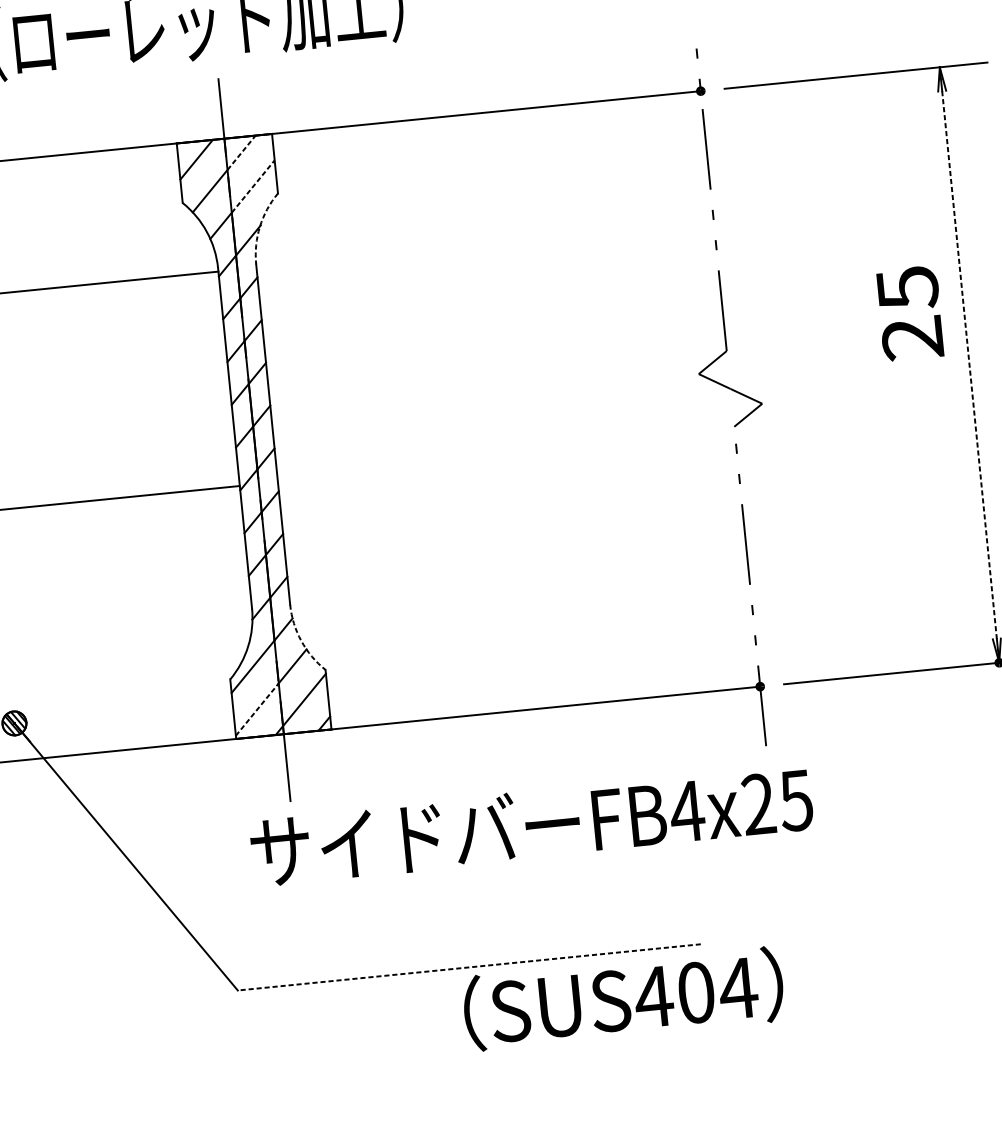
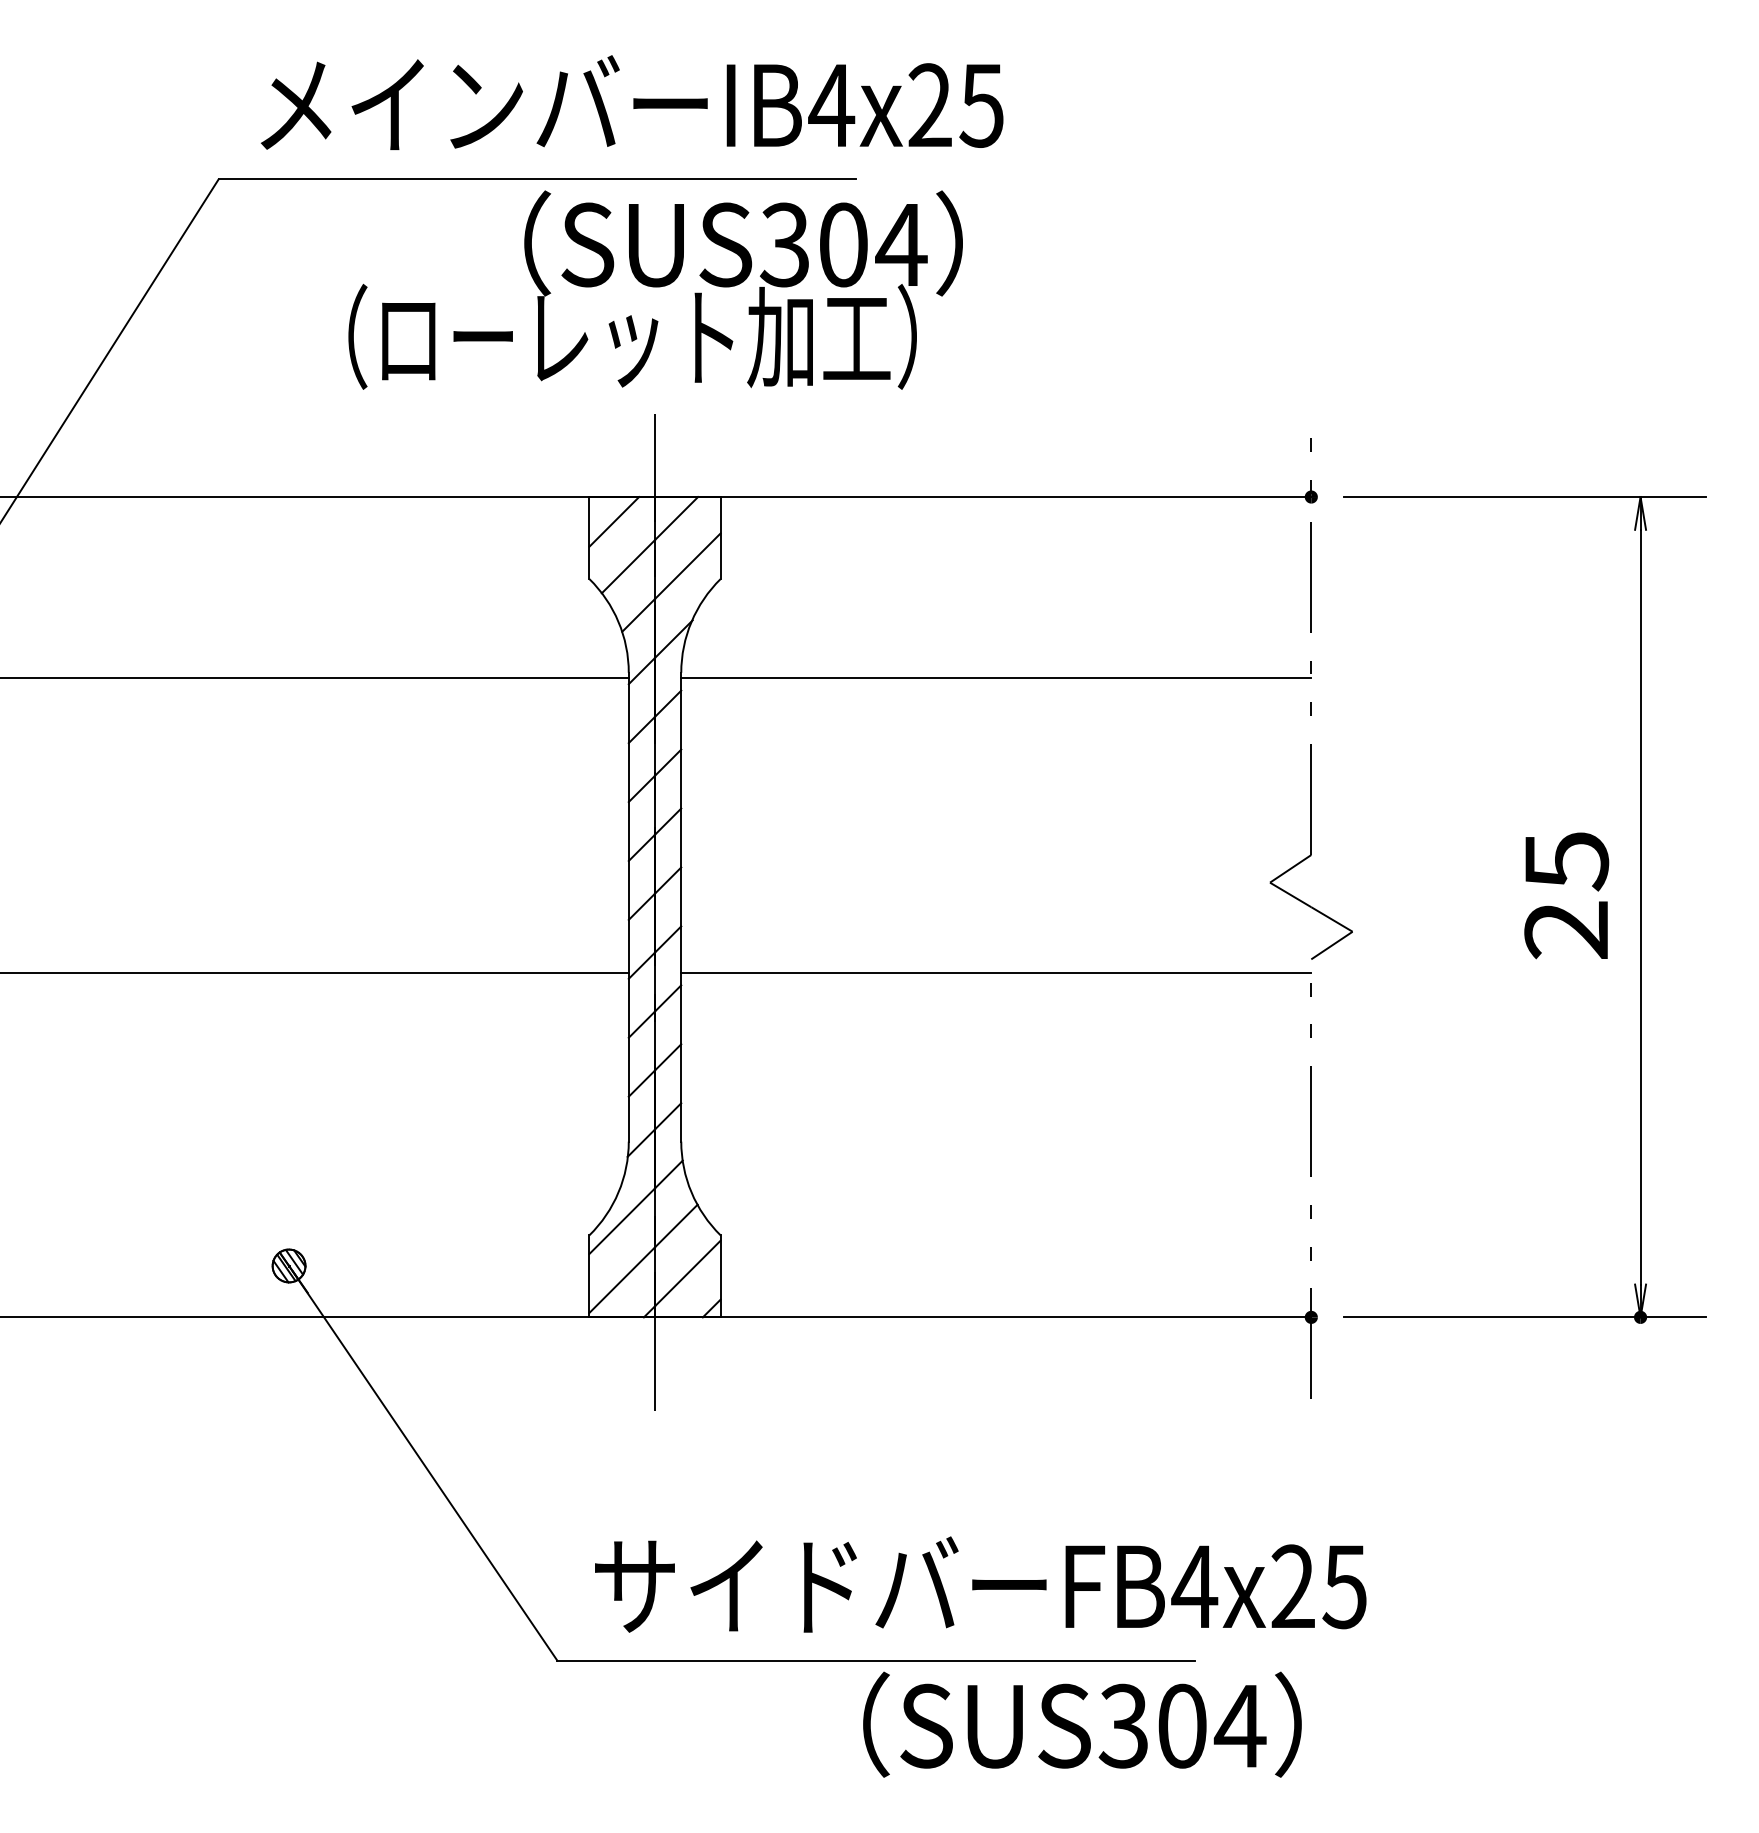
line: (241, 152) -> (676, 518), dashed -> solid
line: (253, 186) -> (688, 565), dashed -> solid
arc: (259, 226) -> (691, 621), dashed -> solid
line: (485, 244) -> (996, 677), added
text: (910, 313) -> (1566, 895), moved
line: (969, 365) -> (1640, 907), dashed -> solid
line: (506, 459) -> (996, 972), added
arc: (301, 640) -> (691, 1192), dashed -> solid
line: (257, 709) -> (622, 1279), dashed -> solid
text: (531, 825) -> (980, 1584), moved
line: (469, 967) -> (876, 1660), dashed -> solid
text: (653, 996) -> (1123, 1725), SUS404 -> SUS304

